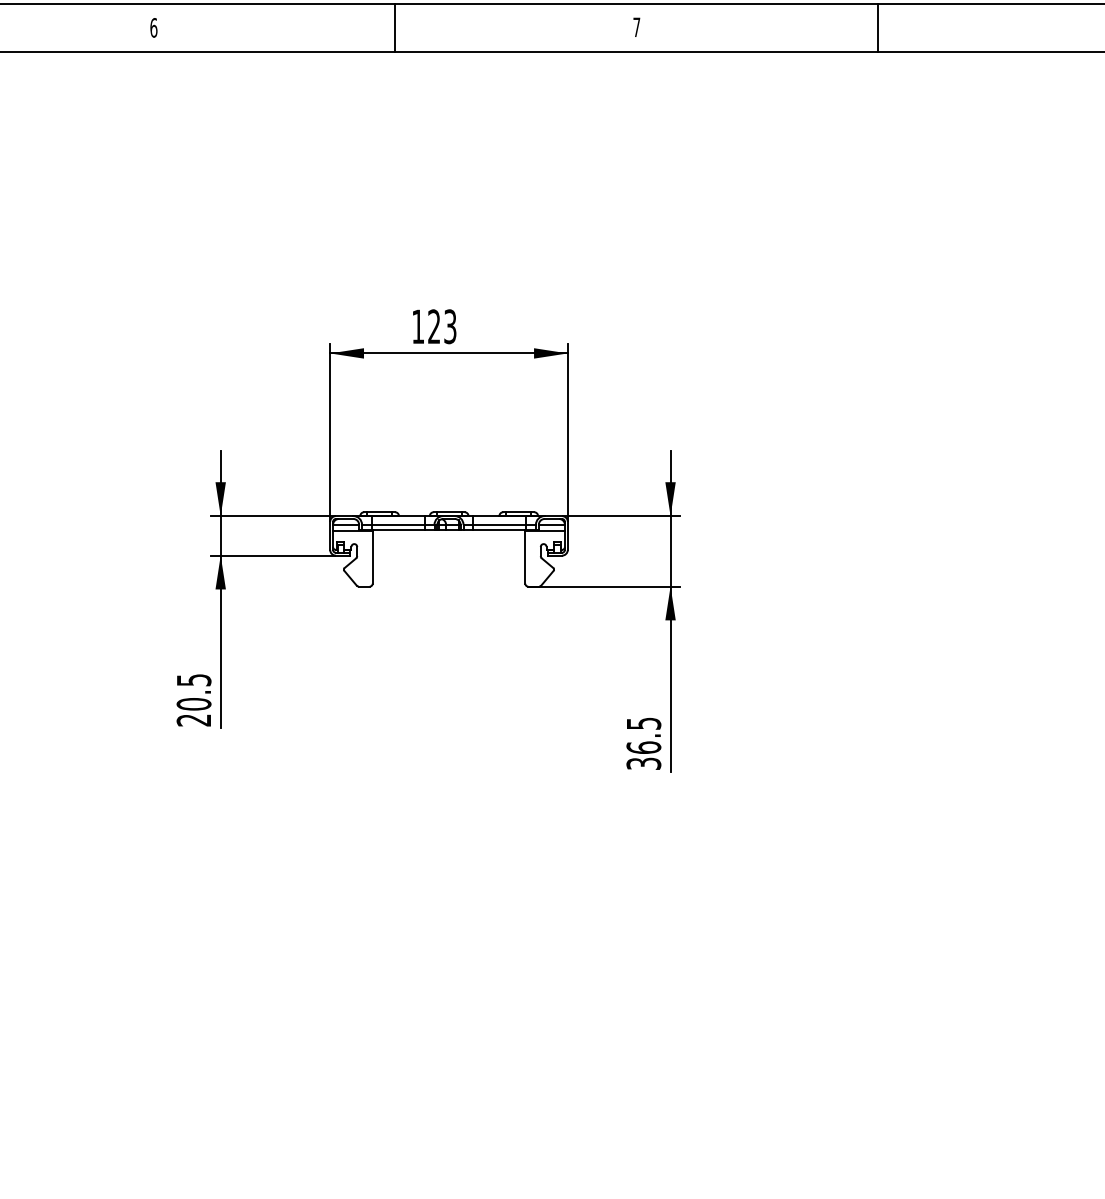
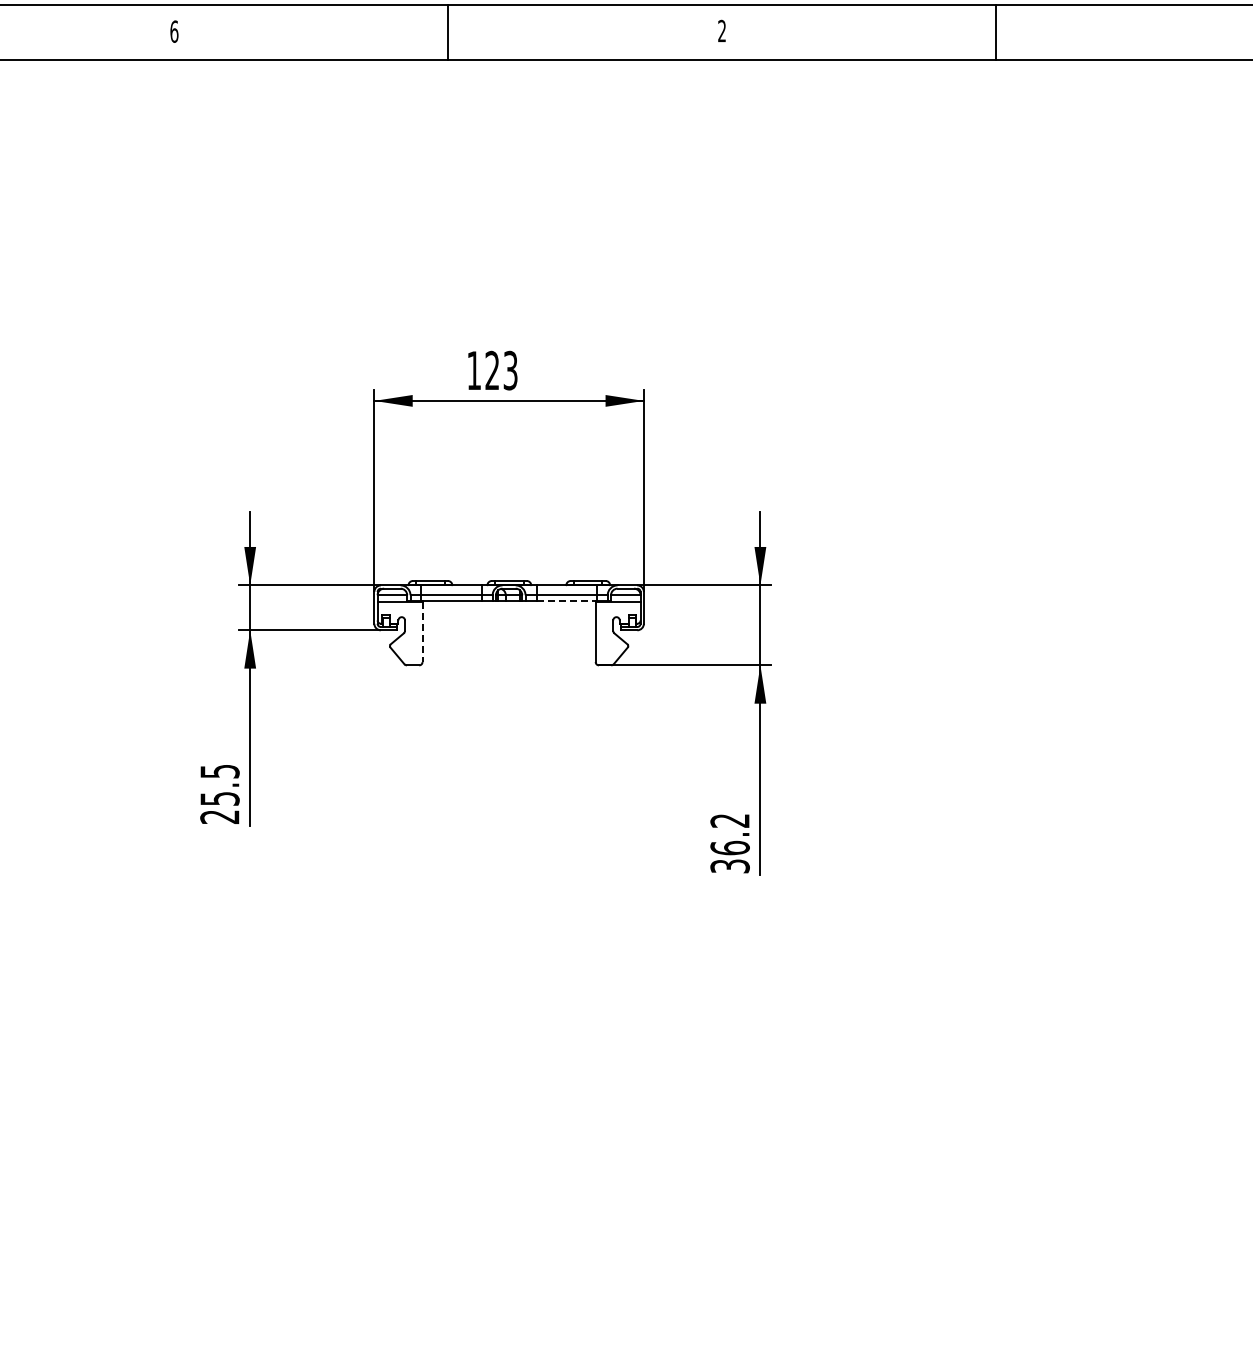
text: (636, 26) -> (721, 30), 7 -> 2
line: (500, 530) -> (567, 601), solid -> dashed
line: (372, 557) -> (422, 632), solid -> dashed
text: (193, 703) -> (219, 798), 20.5 -> 25.5
text: (643, 723) -> (729, 820), 36.5 -> 36.2

